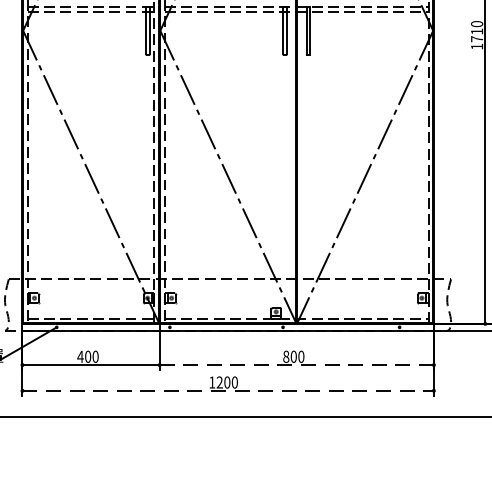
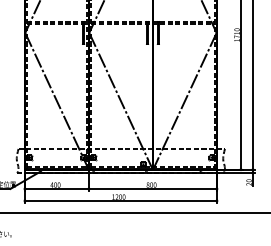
line: (297, 364) -> (153, 188), dashed -> solid
line: (229, 389) -> (121, 200), dashed -> solid

